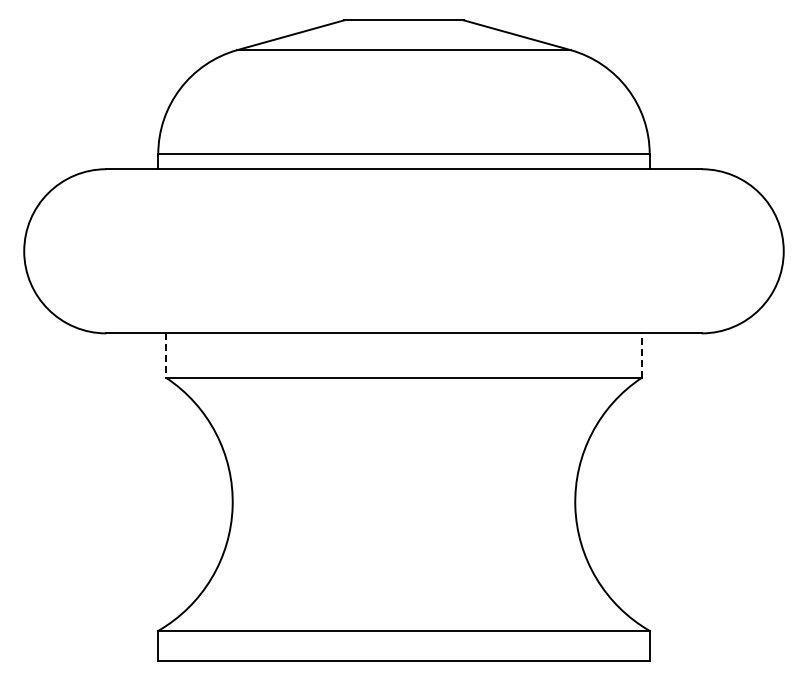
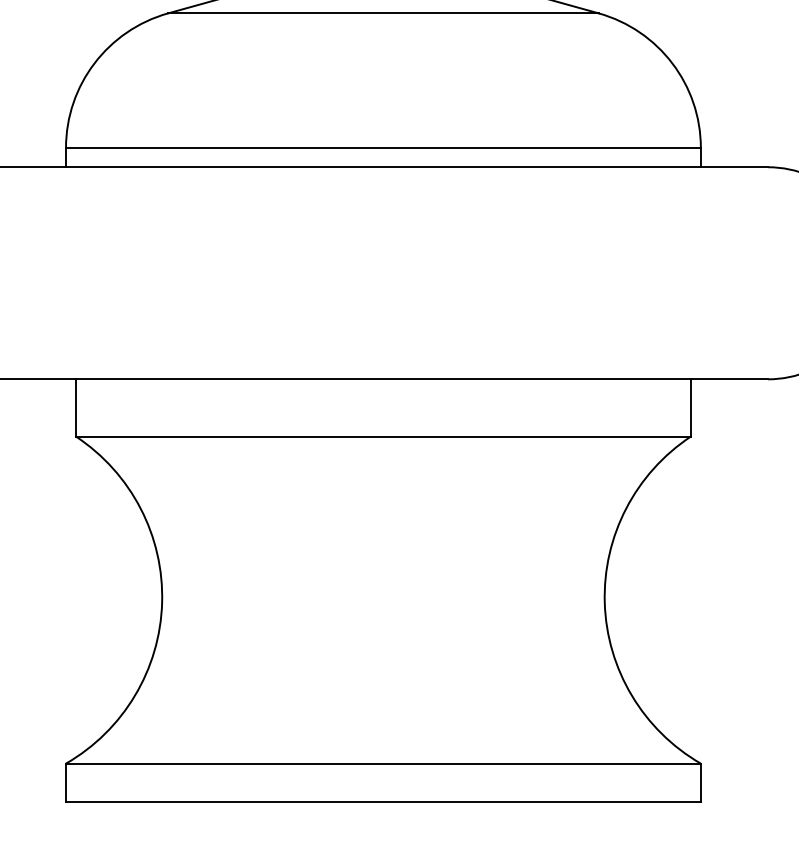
line: (642, 355) -> (691, 407), dashed -> solid
line: (165, 356) -> (75, 409), dashed -> solid

